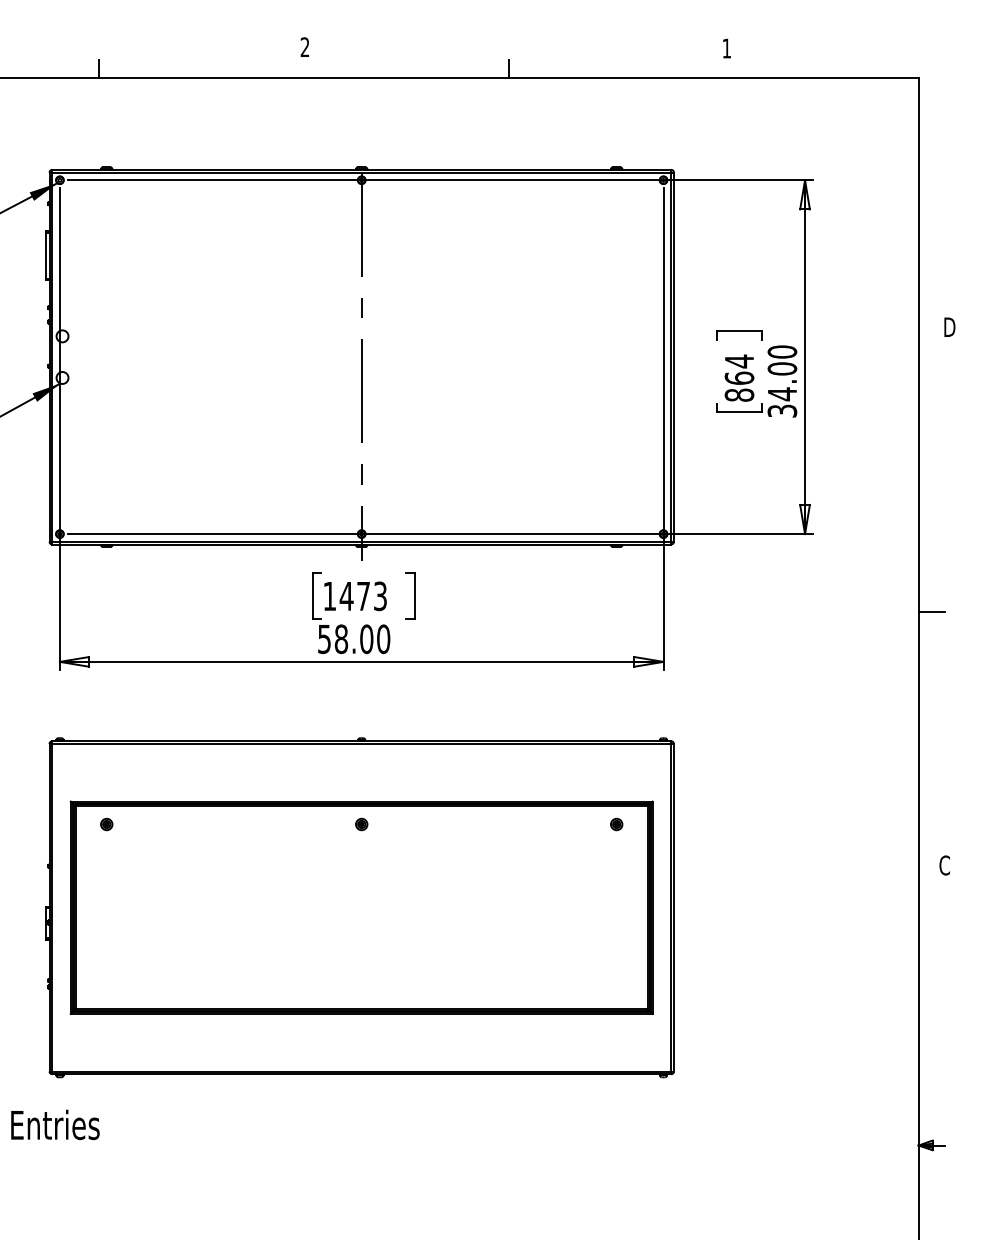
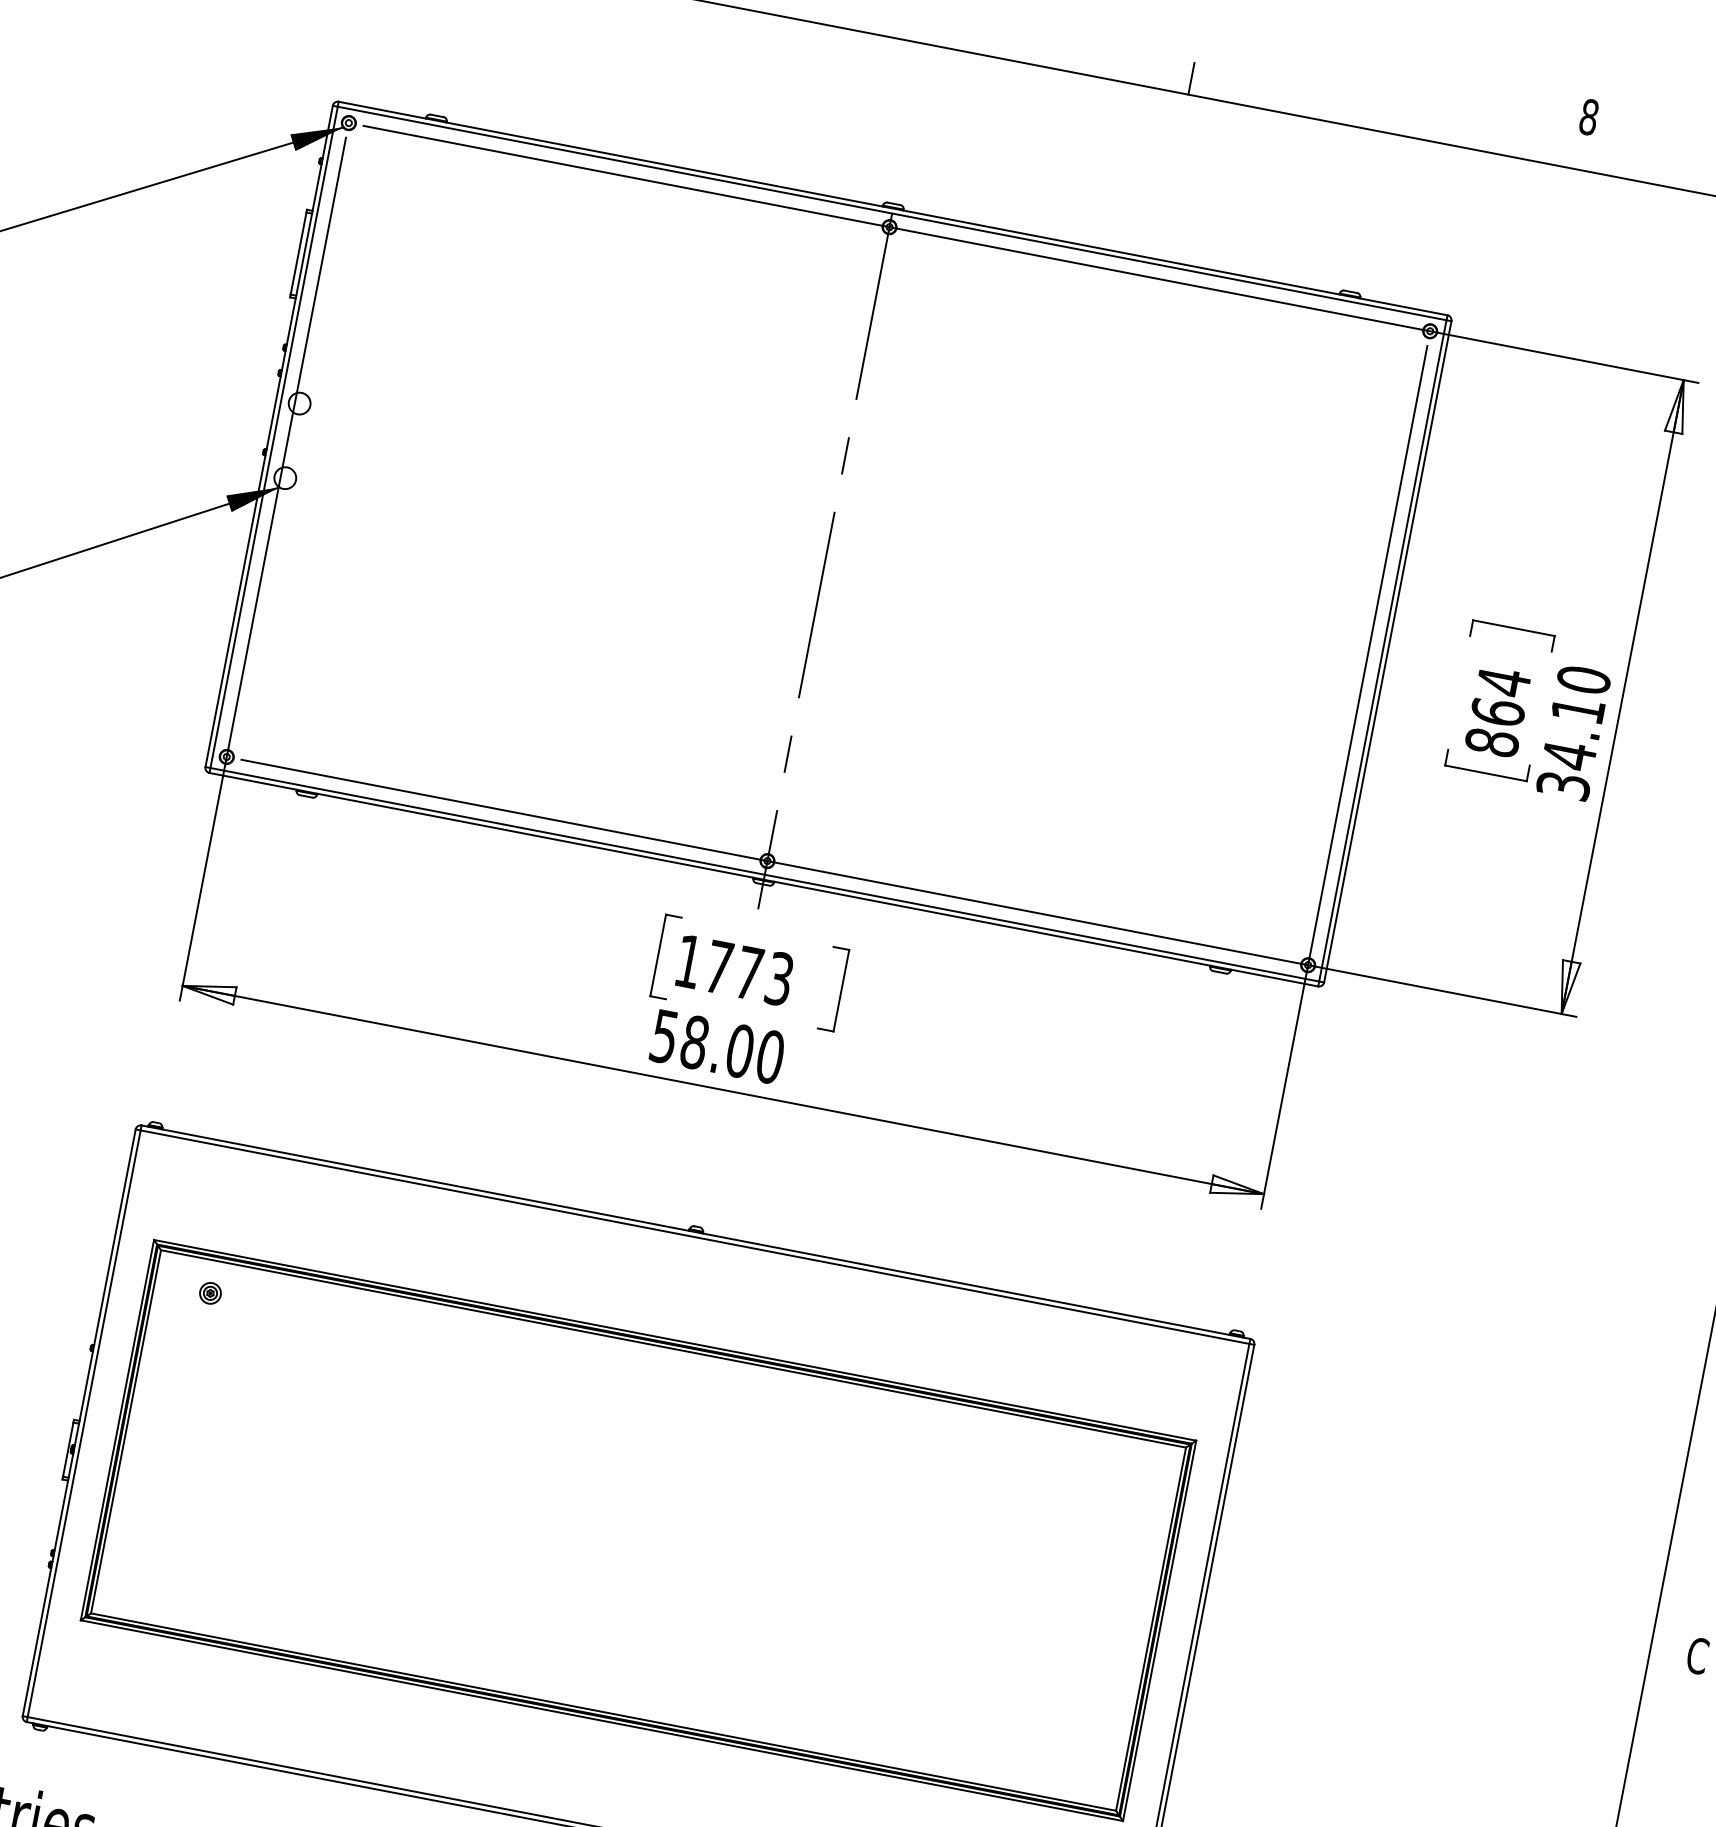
text: (726, 48) -> (1588, 116), 1 -> 8
text: (782, 368) -> (1578, 709), 34.00 -> 34.10
text: (346, 596) -> (718, 967), 1473 -> 1773
part: (361, 824) -> (666, 1381), removed
part: (616, 824) -> (1123, 1469), removed

